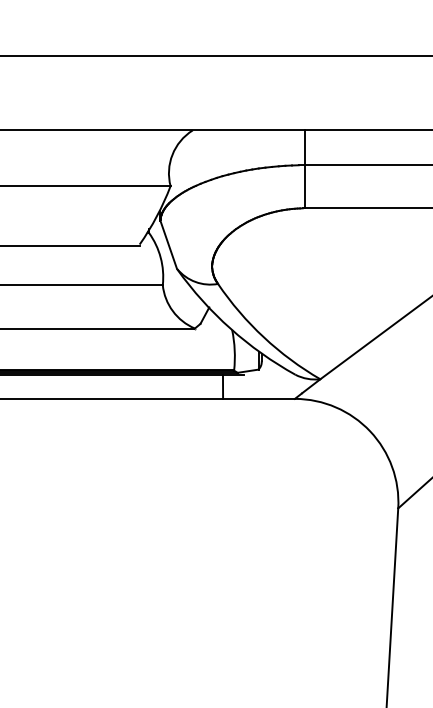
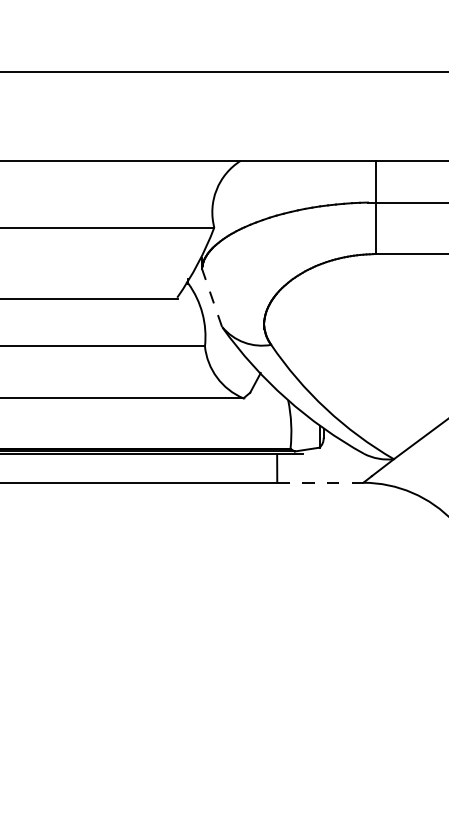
line: (168, 244) -> (211, 297), solid -> dashed
line: (259, 398) -> (320, 482), solid -> dashed

